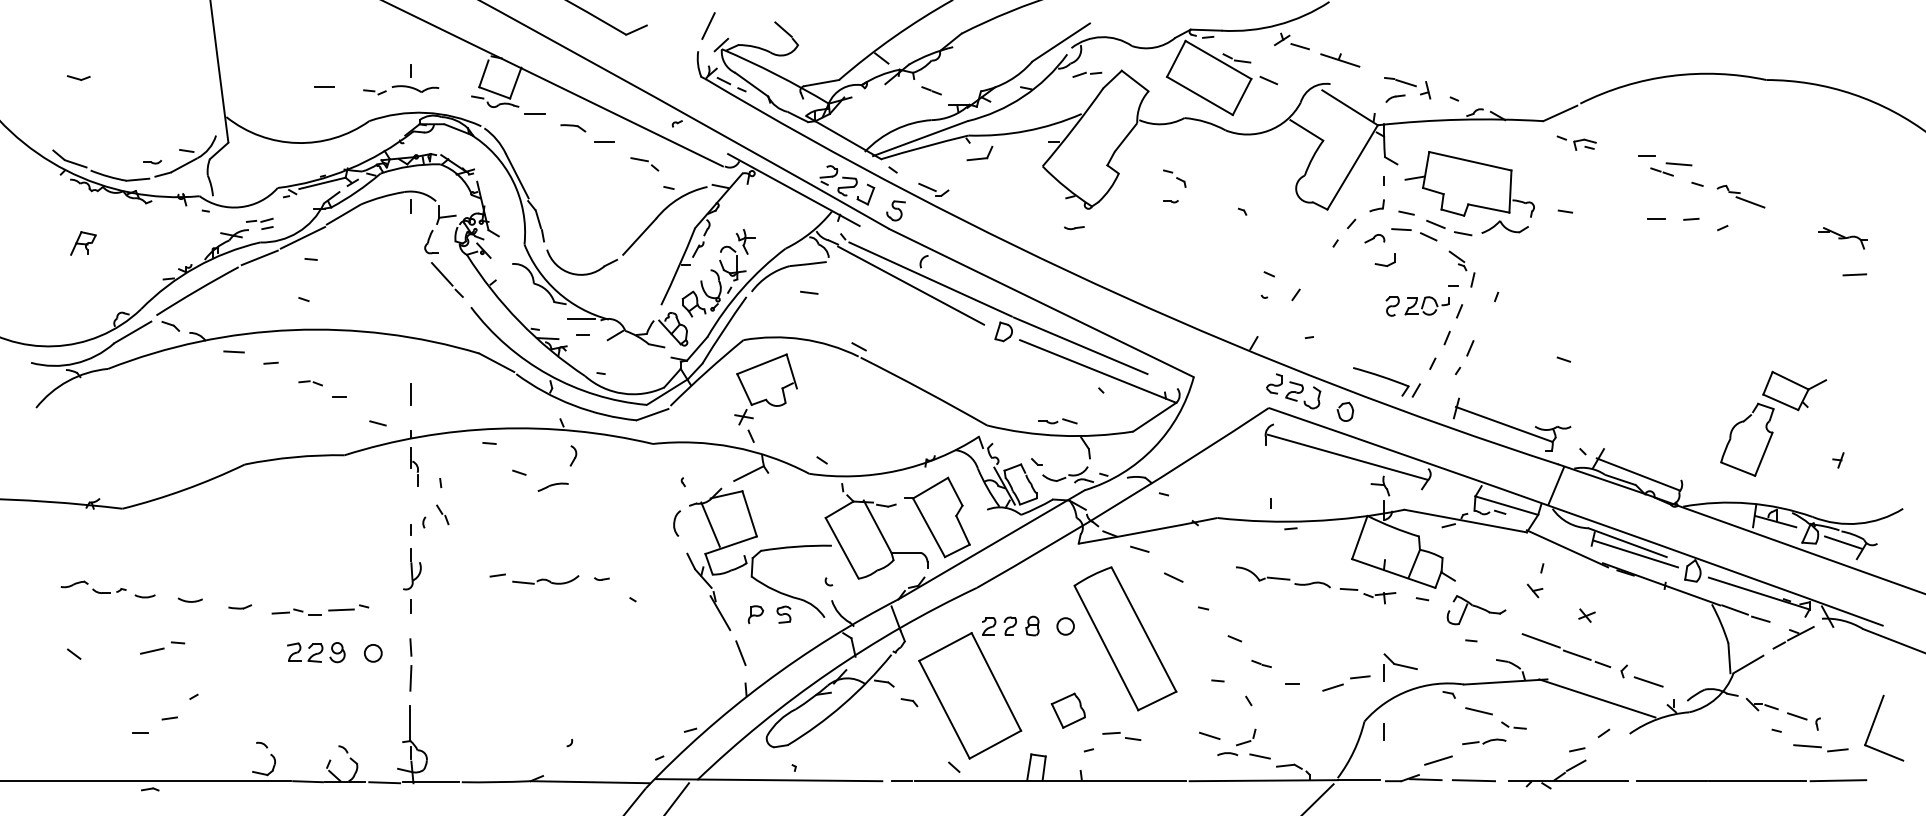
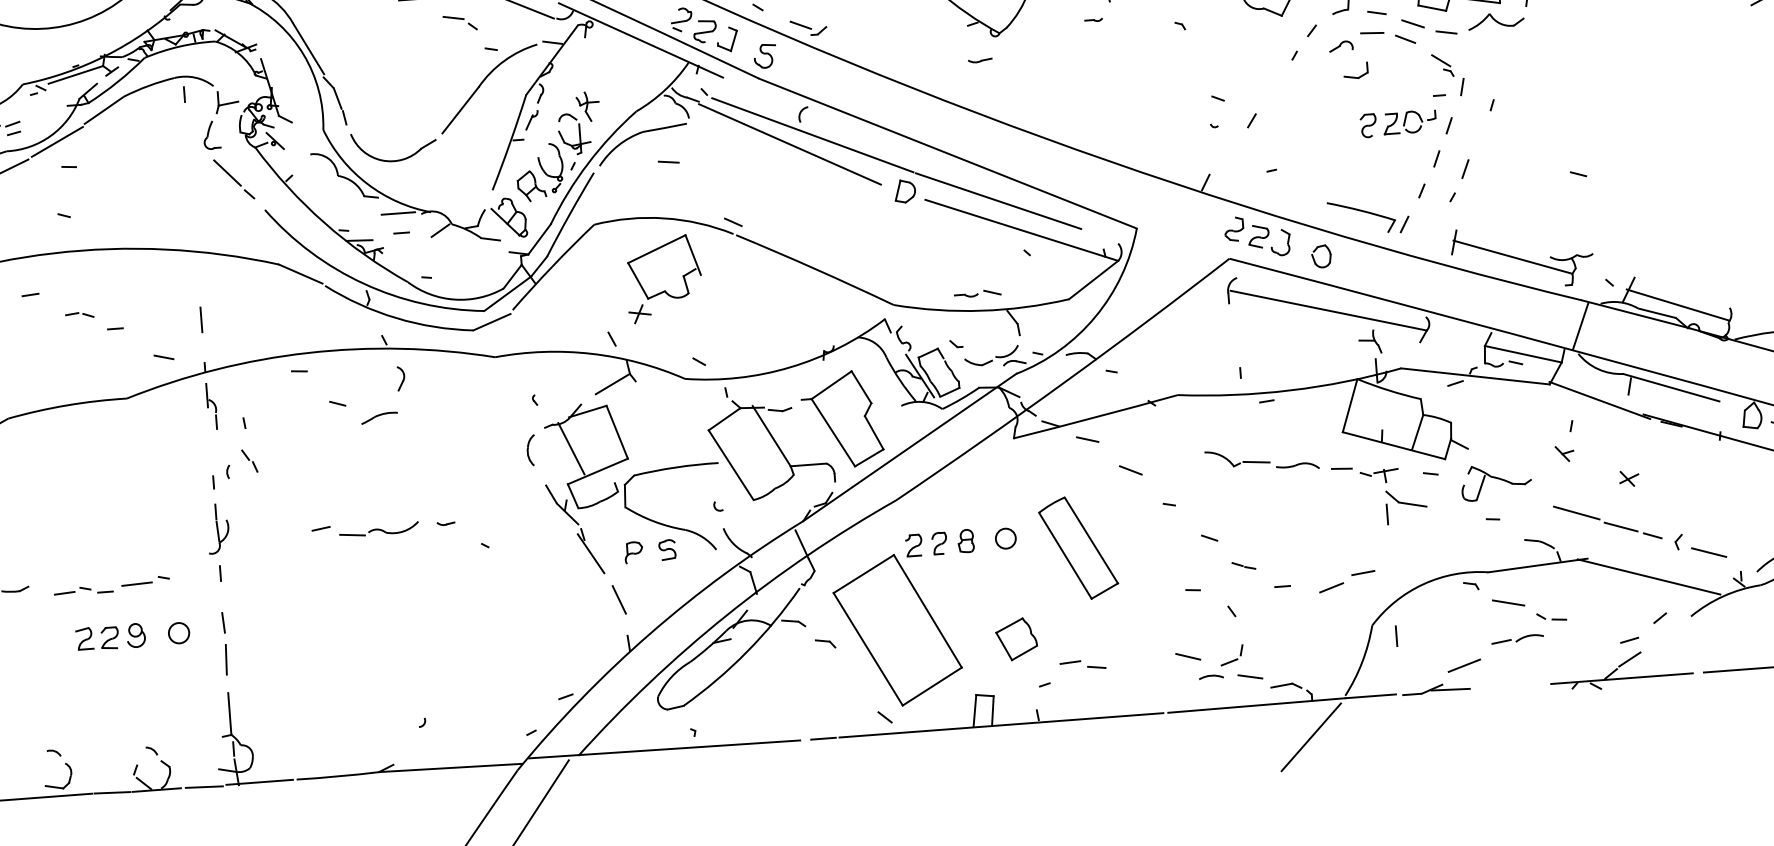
part: (765, 389) -> (663, 279), moved
line: (1635, 553) -> (1681, 399), removed
part: (1125, 638) -> (1078, 547), size x0.6
part: (1400, 667) -> (1406, 506), moved
line: (1473, 780) -> (1508, 686), removed

